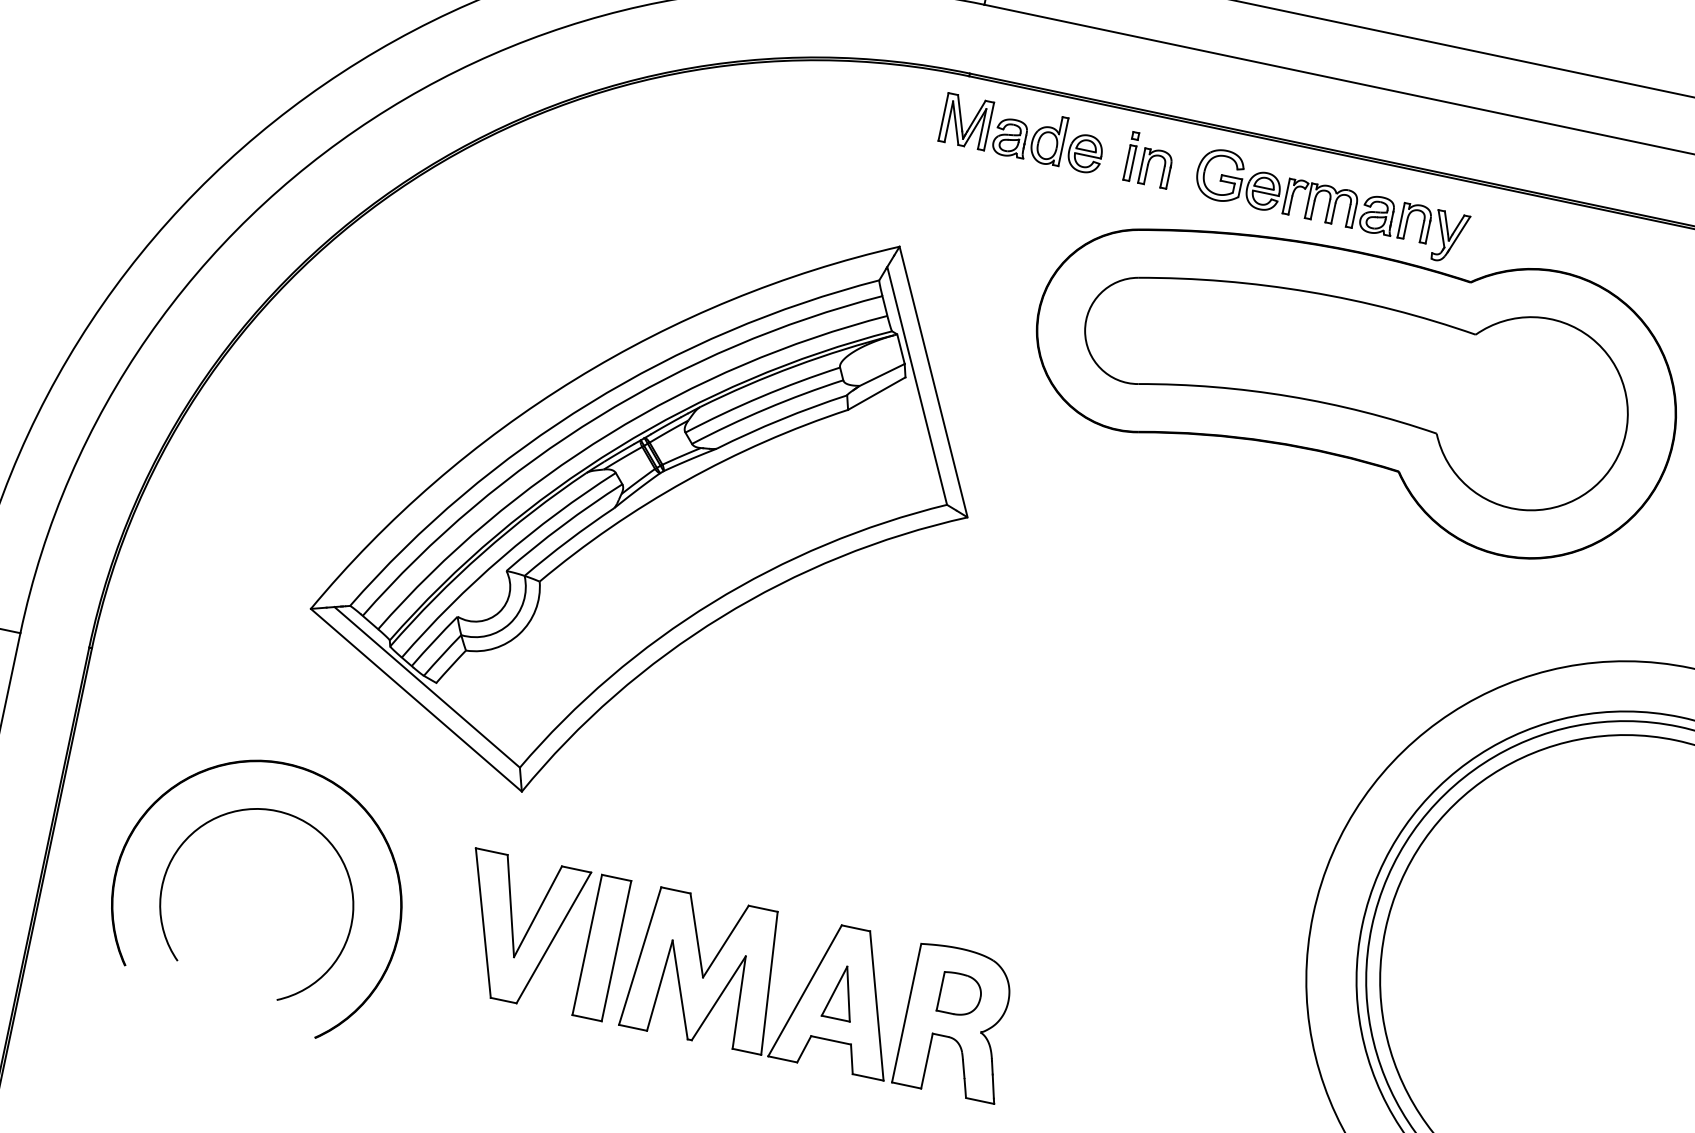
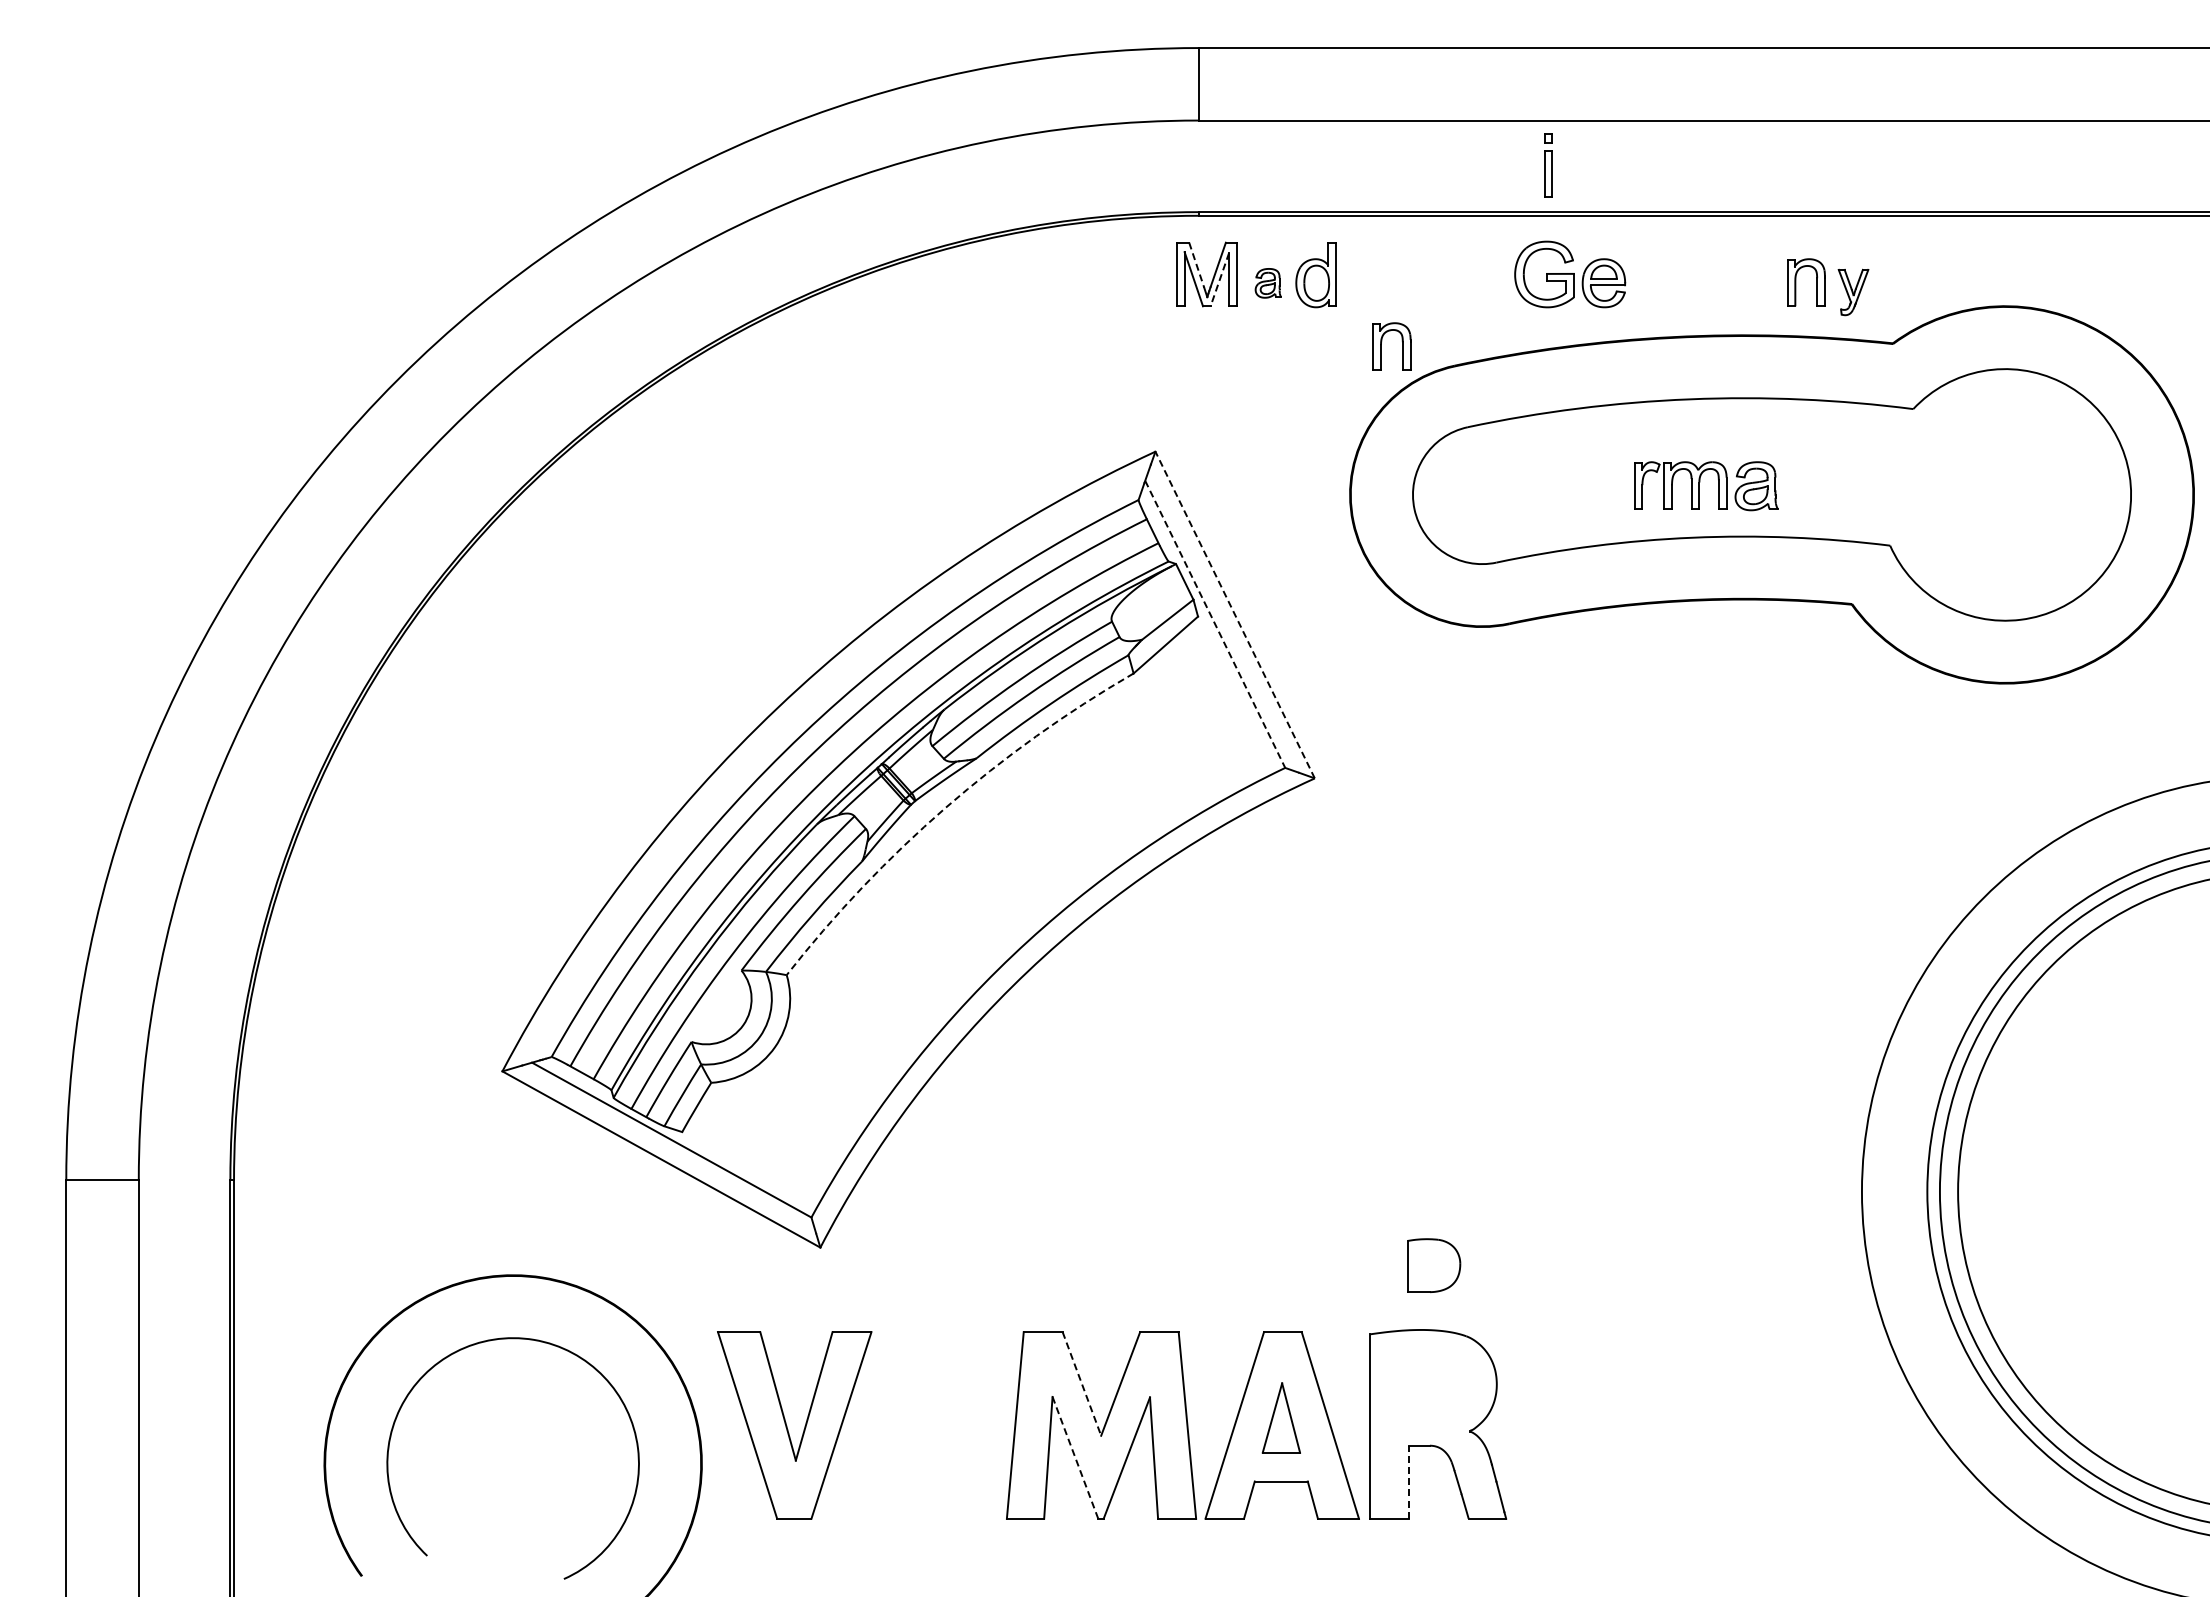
line: (959, 113) -> (1196, 265), solid -> dashed
line: (974, 128) -> (1219, 280), solid -> dashed
part: (1011, 138) -> (1268, 283), size x0.6
part: (1085, 153) -> (1367, 283), removed
part: (1131, 156) -> (1548, 165), moved
part: (1148, 166) -> (1381, 346), moved
part: (1334, 206) -> (1699, 486), moved
part: (1449, 237) -> (1853, 292), size x0.7
line: (933, 382) -> (1235, 615), solid -> dashed
line: (917, 386) -> (1215, 624), solid -> dashed
arc: (685, 480) -> (945, 807), solid -> dashed
part: (513, 929) -> (787, 1425), moved
line: (697, 935) -> (1082, 1384), solid -> dashed
part: (601, 948) -> (964, 1425), removed
line: (680, 989) -> (1075, 1457), solid -> dashed
part: (960, 994) -> (1434, 1265), moved
line: (927, 1061) -> (1409, 1482), solid -> dashed

